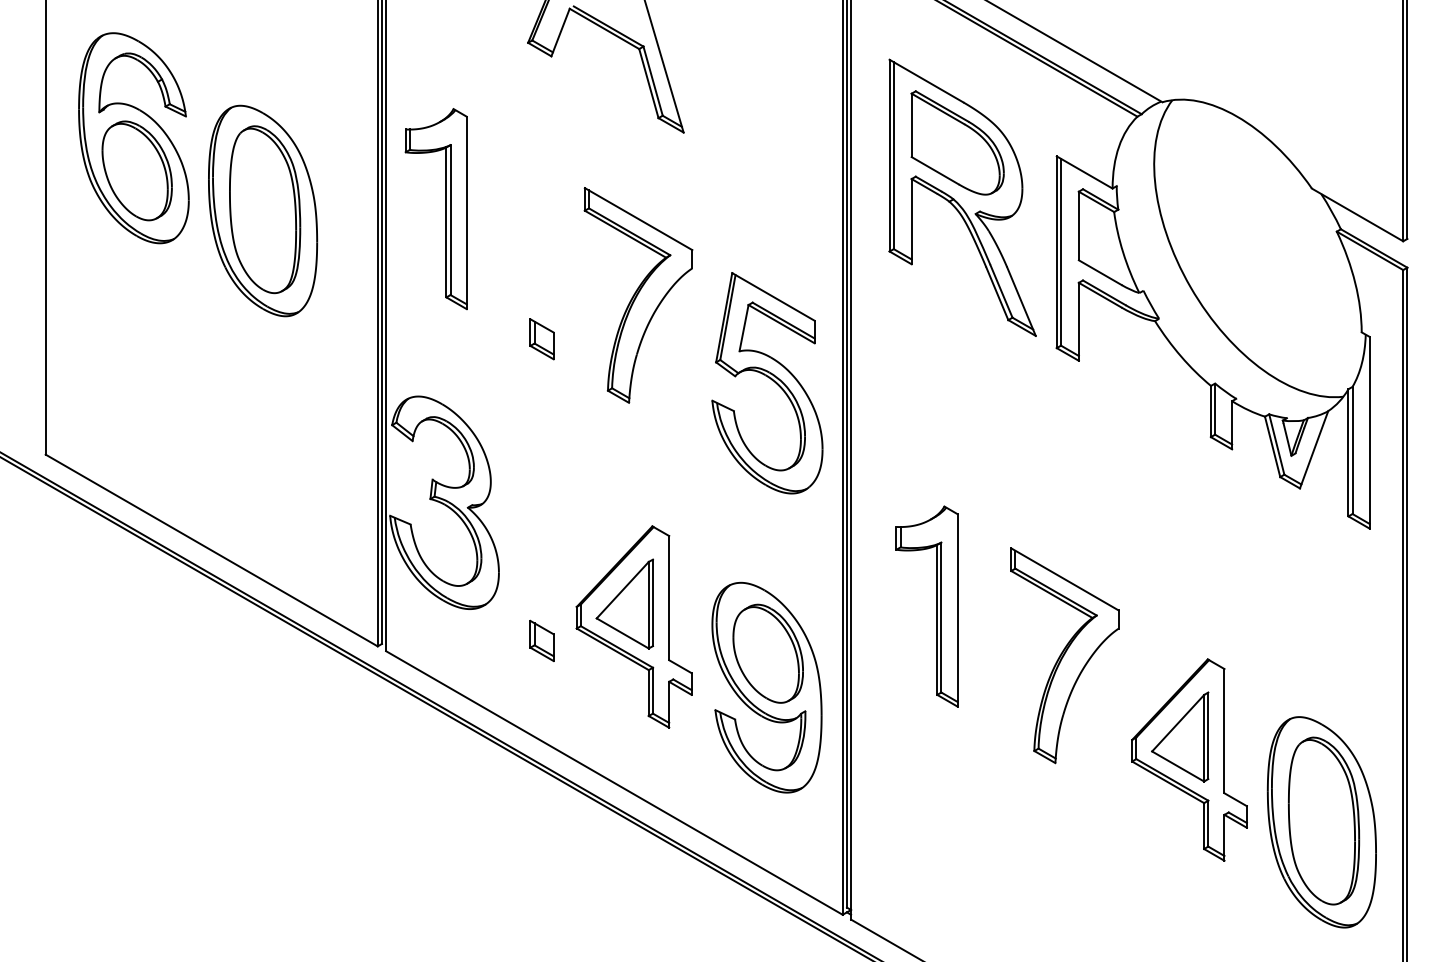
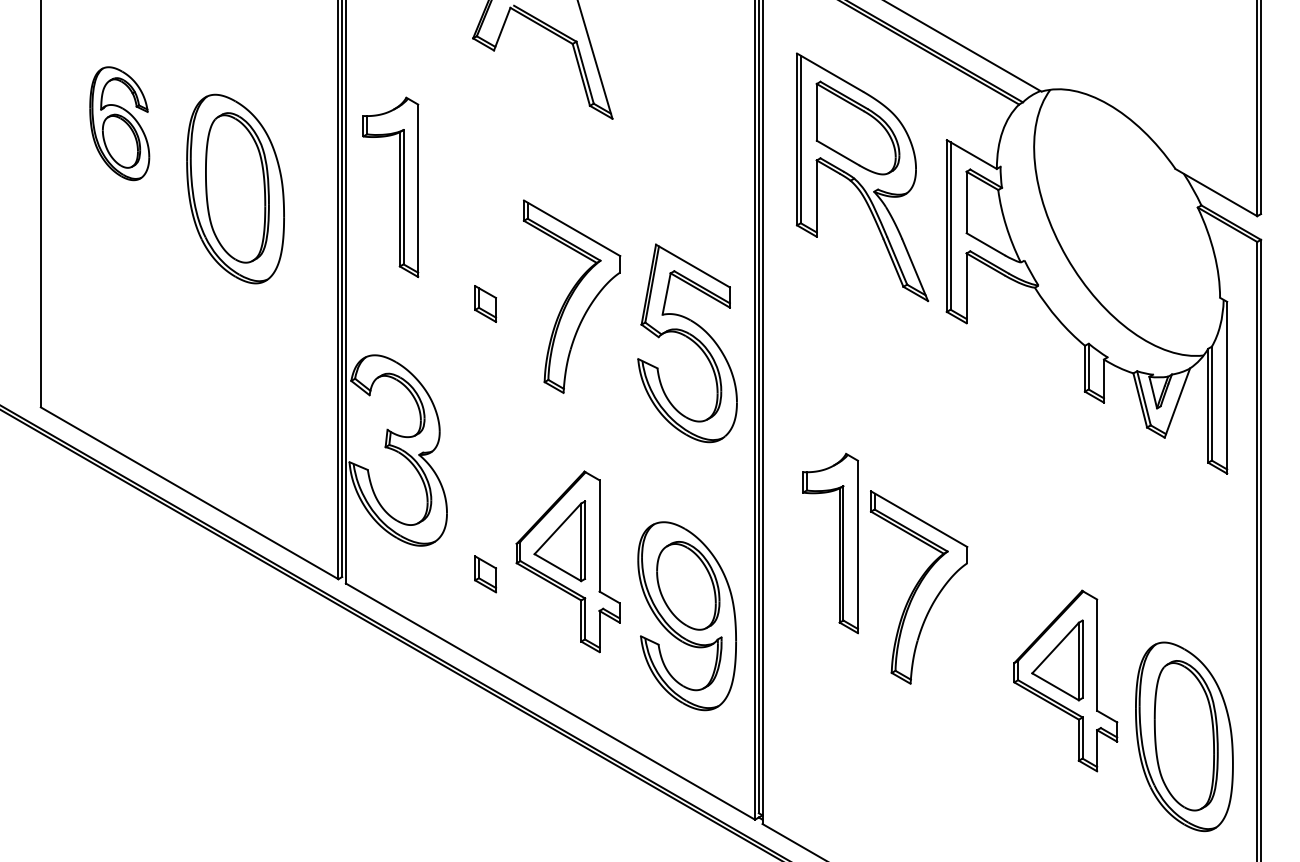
part: (133, 137) -> (119, 123), size x0.6
part: (637, 295) -> (571, 296), moved
part: (1064, 655) -> (918, 587), moved

